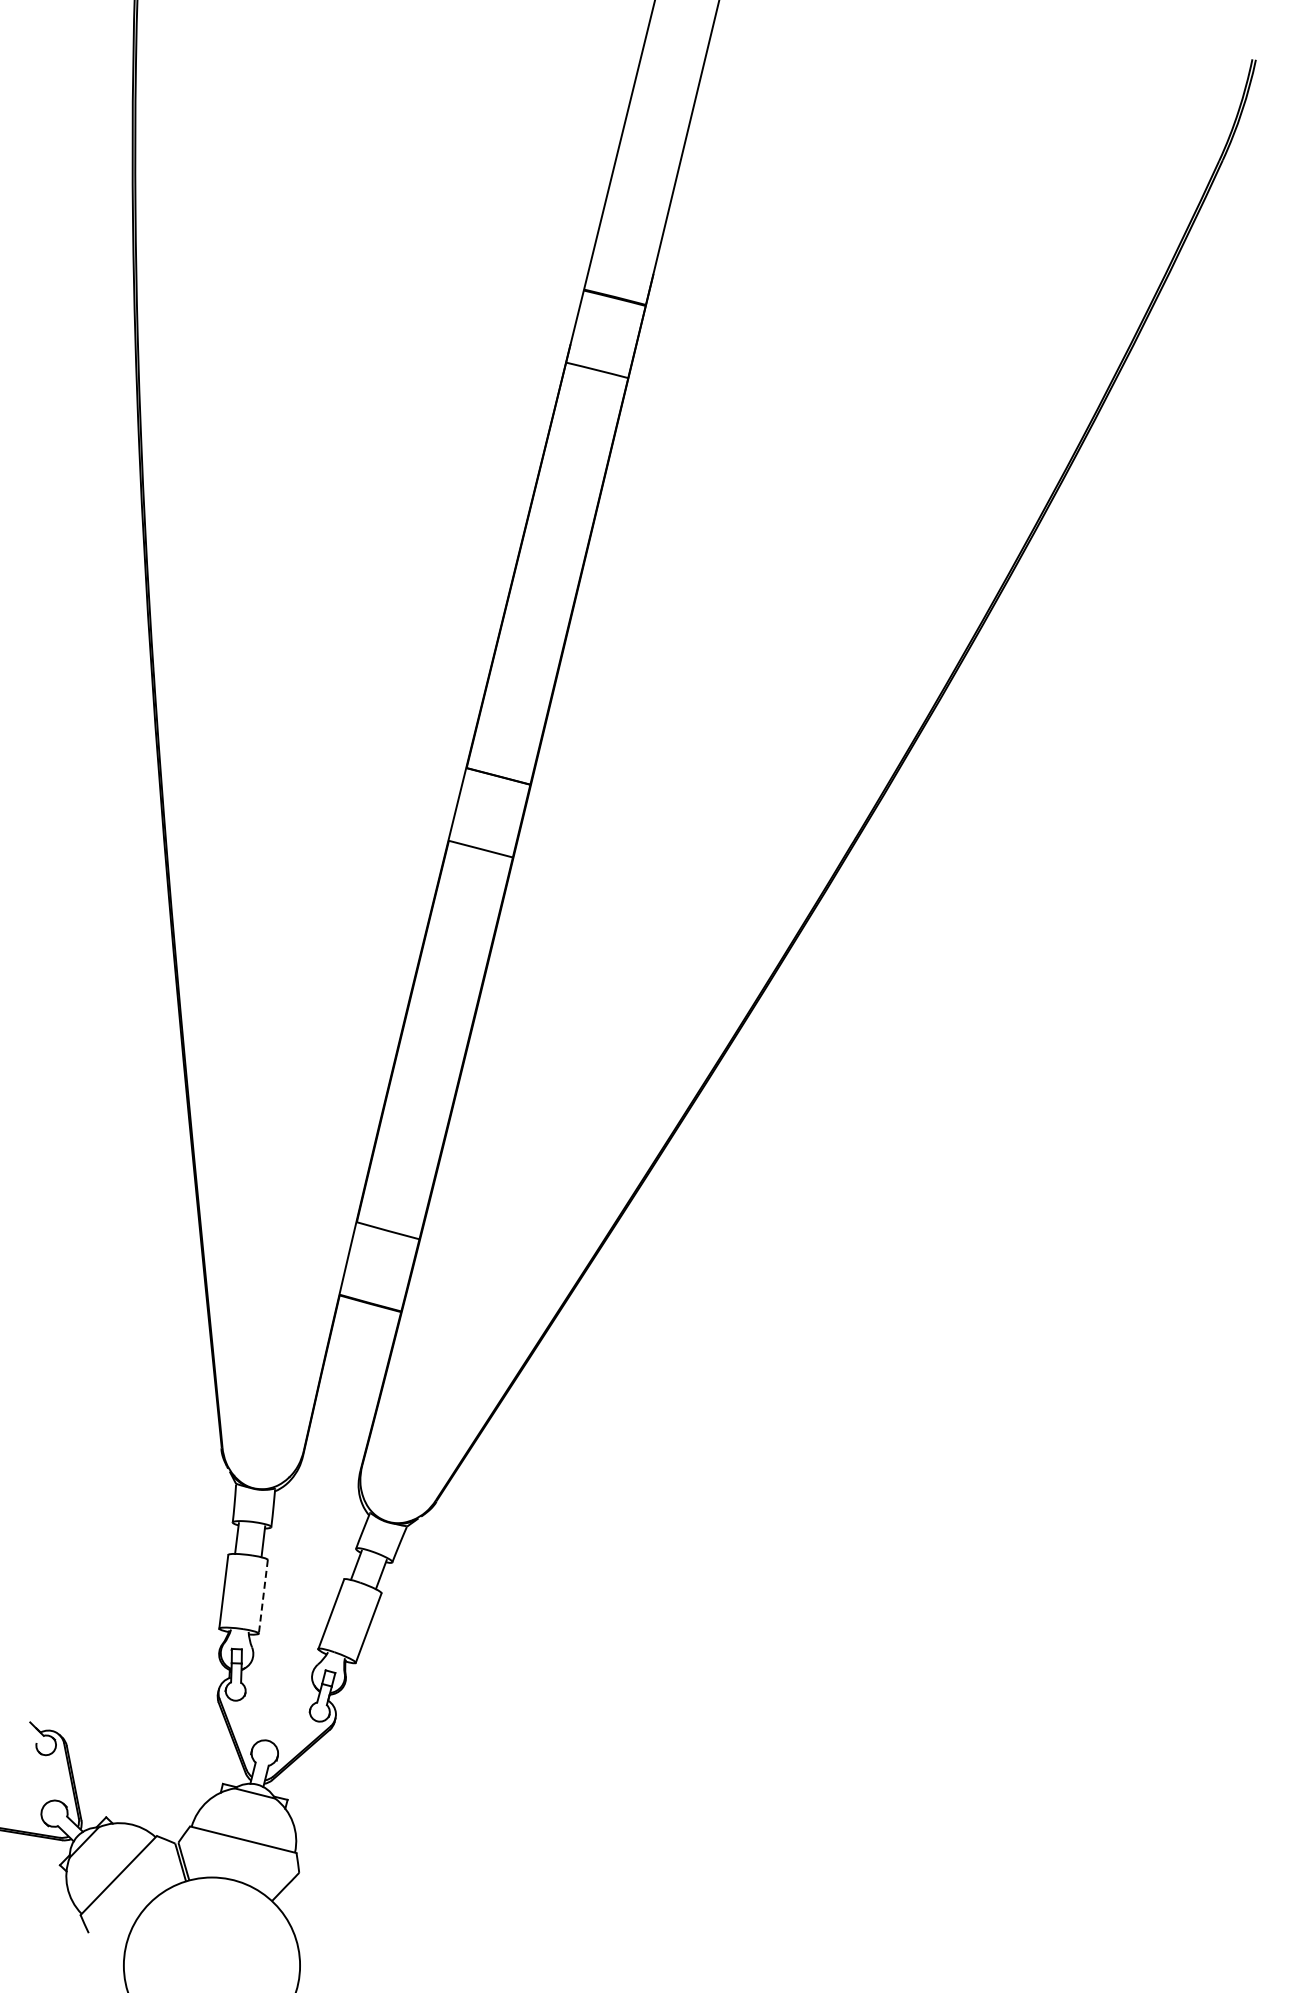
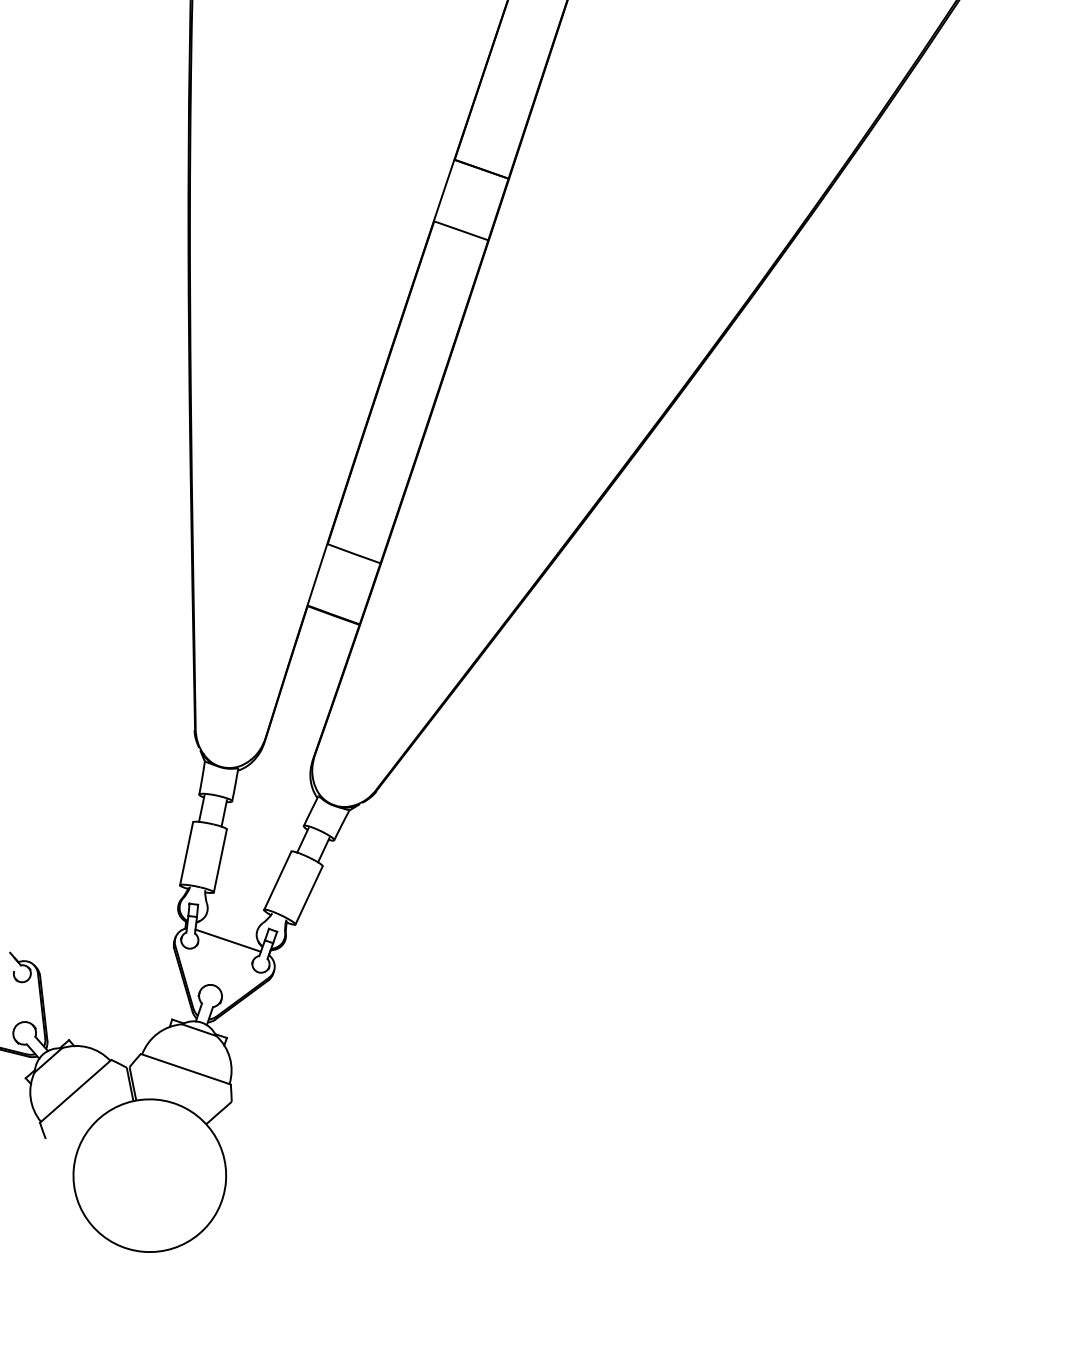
line: (263, 1597) -> (220, 861), dashed -> solid
line: (279, 1687) -> (227, 940), added

